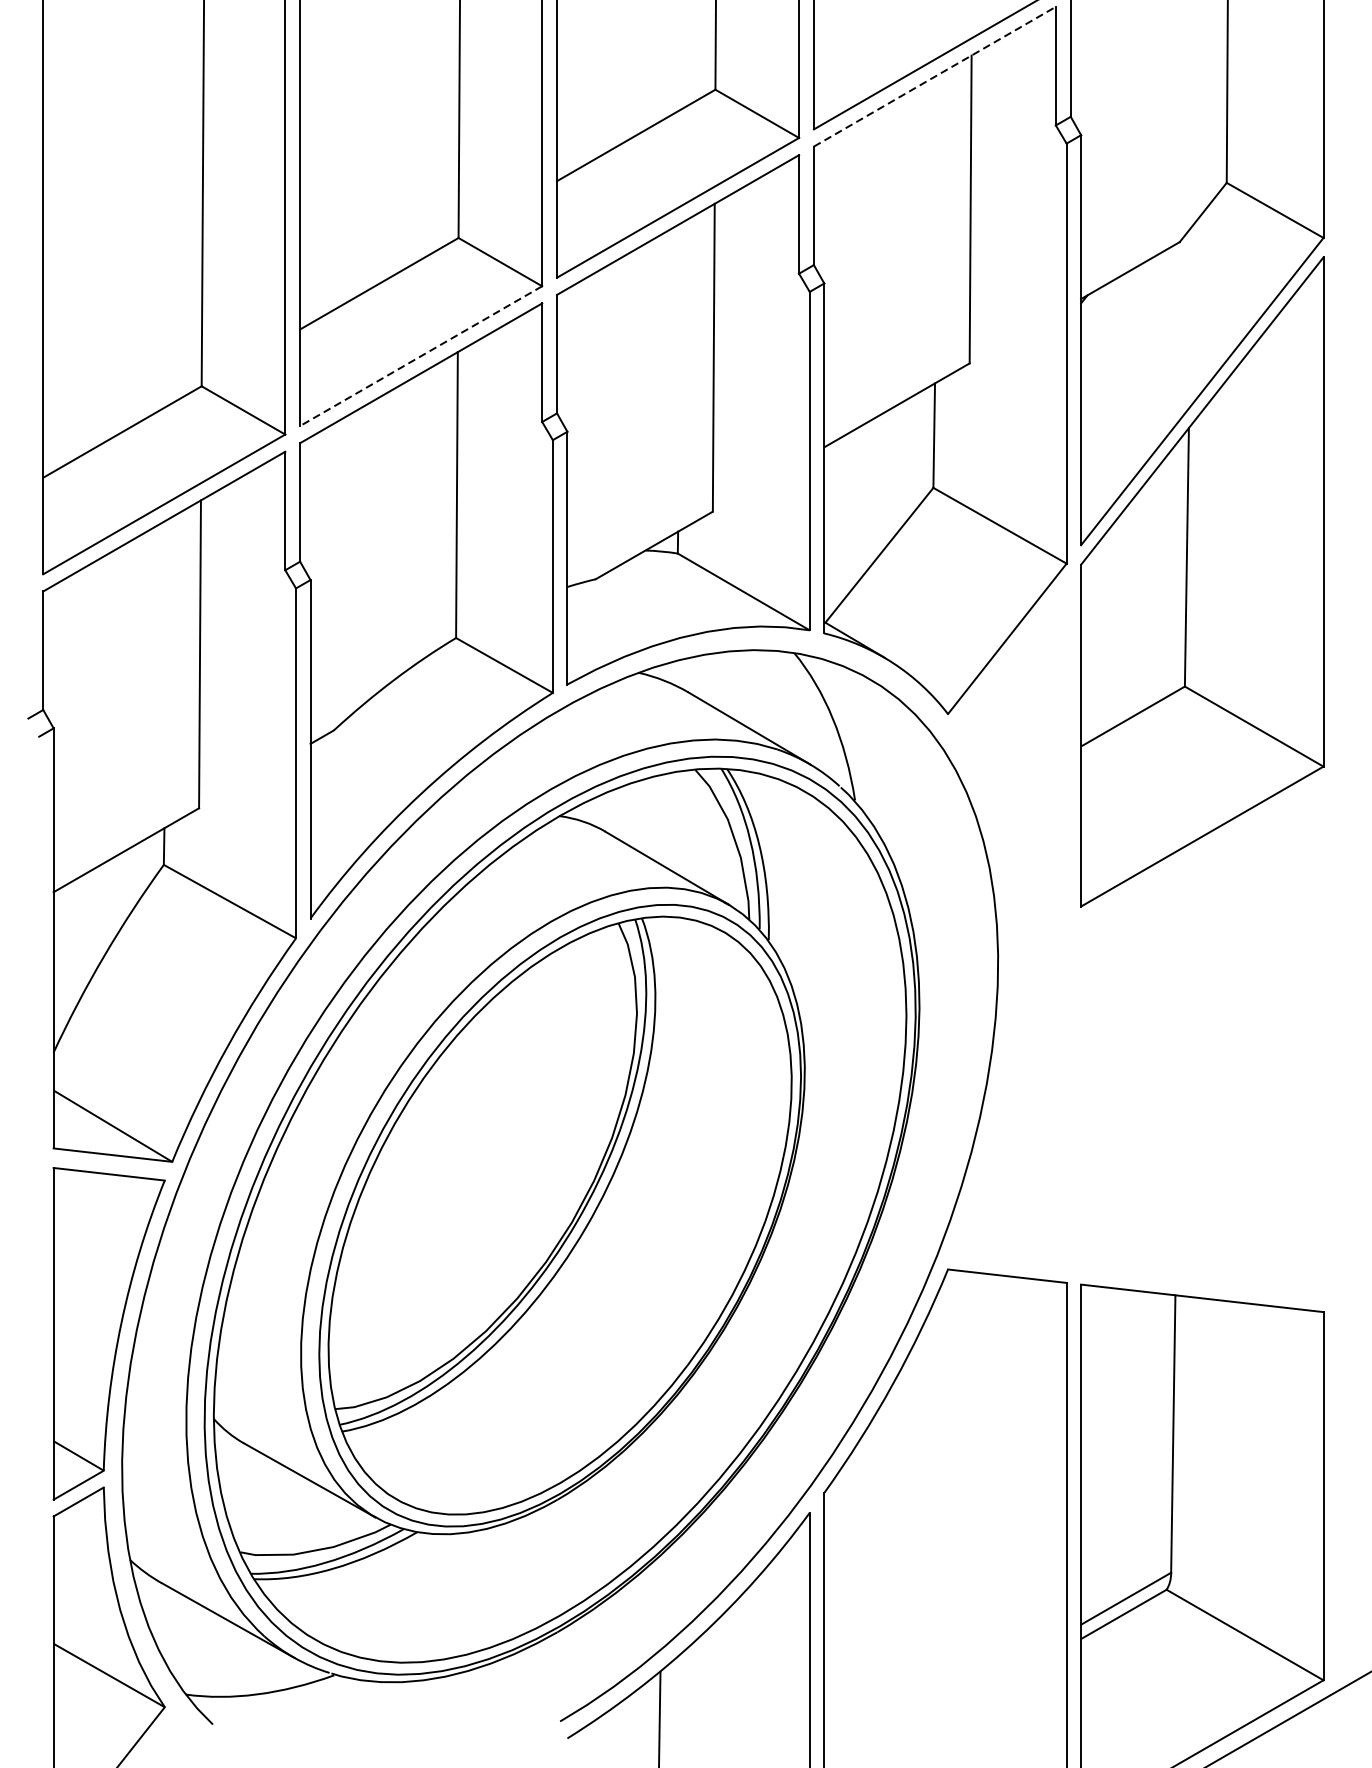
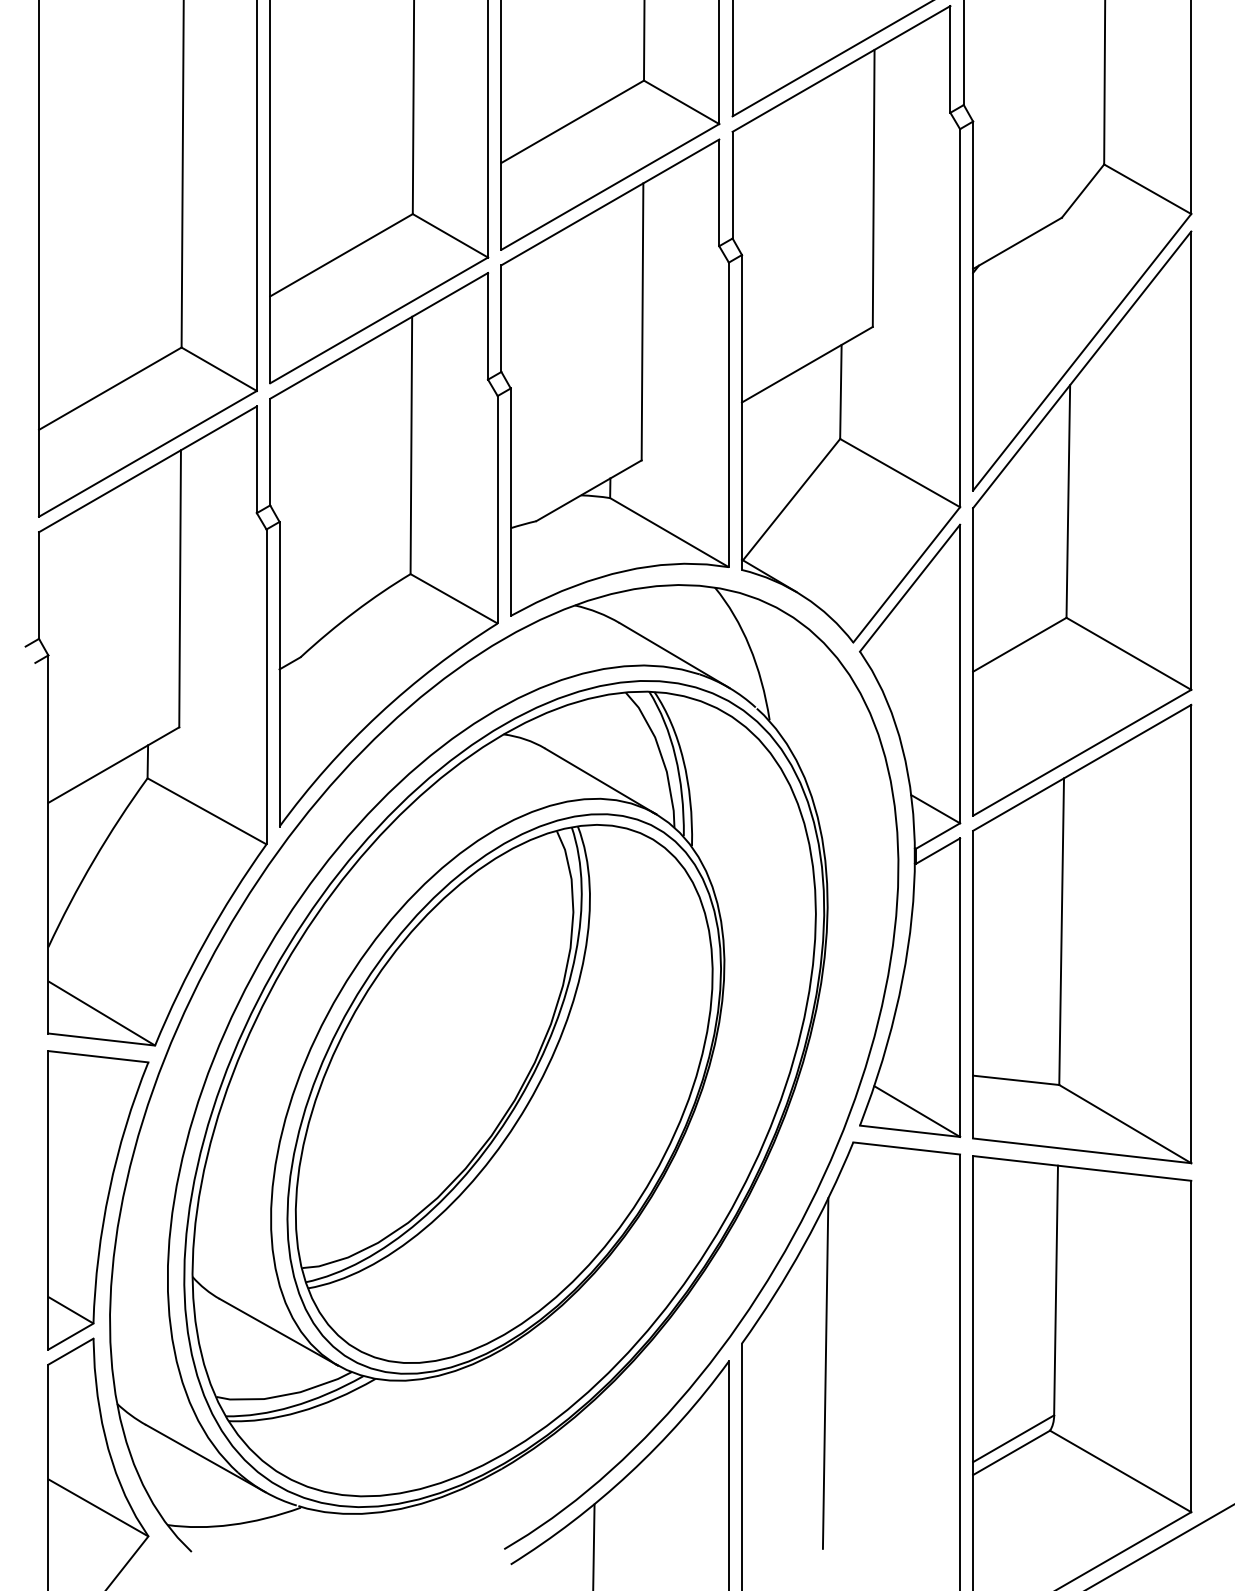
line: (934, 76) -> (841, 68), dashed -> solid
line: (421, 356) -> (379, 320), dashed -> solid
part: (1011, 922) -> (910, 830), added
part: (1202, 1037) -> (1082, 933), added
line: (917, 1526) -> (825, 1373), added

